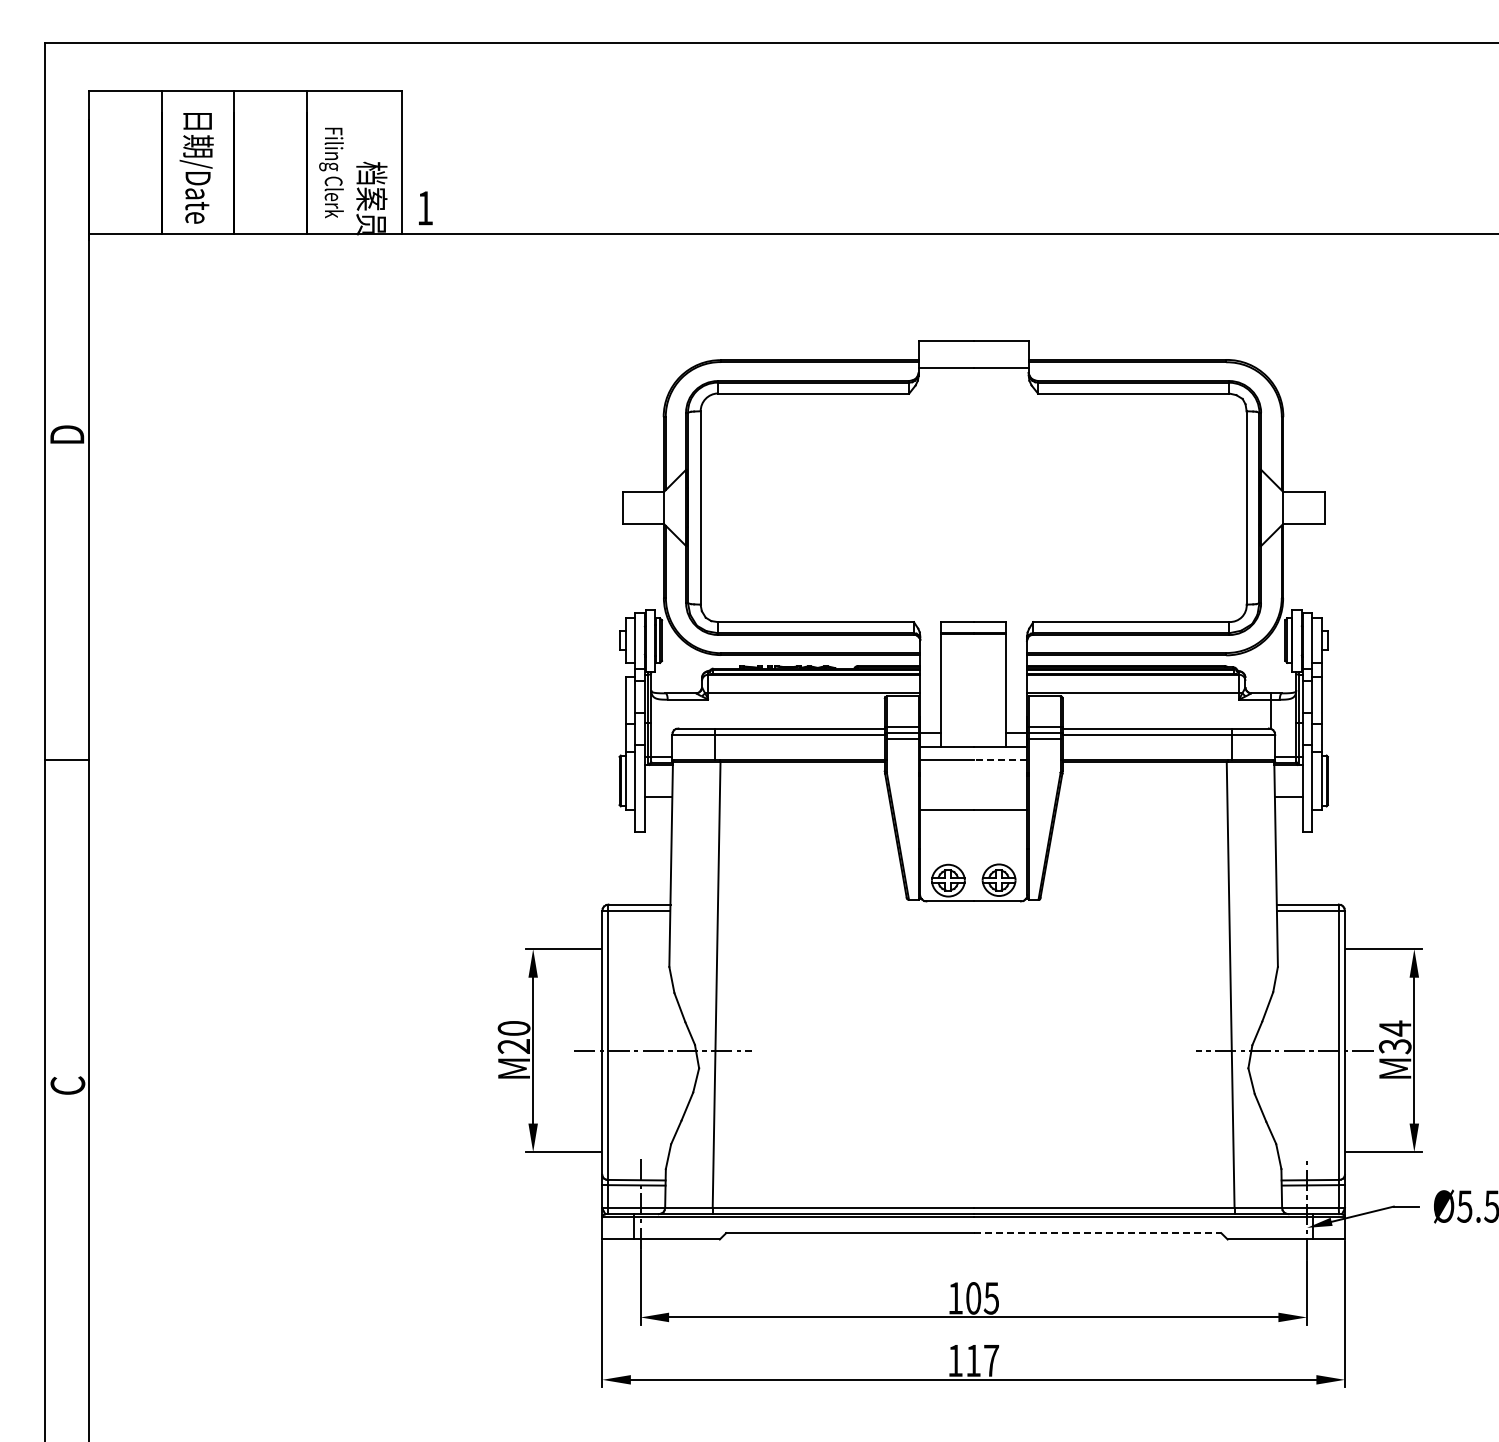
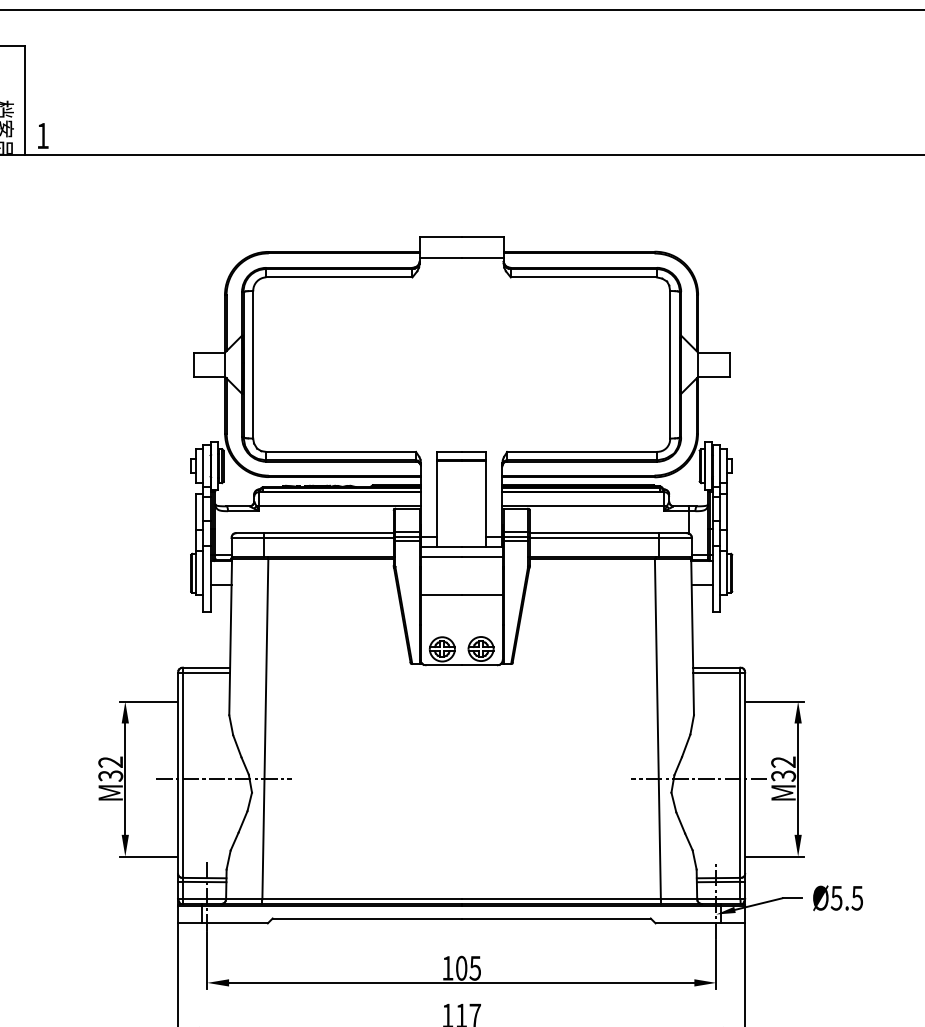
line: (1000, 760) -> (482, 557), dashed -> solid
text: (1394, 1028) -> (783, 762), M34 -> M32
text: (513, 1037) -> (110, 769), M20 -> M32
line: (1097, 1233) -> (556, 918), dashed -> solid

